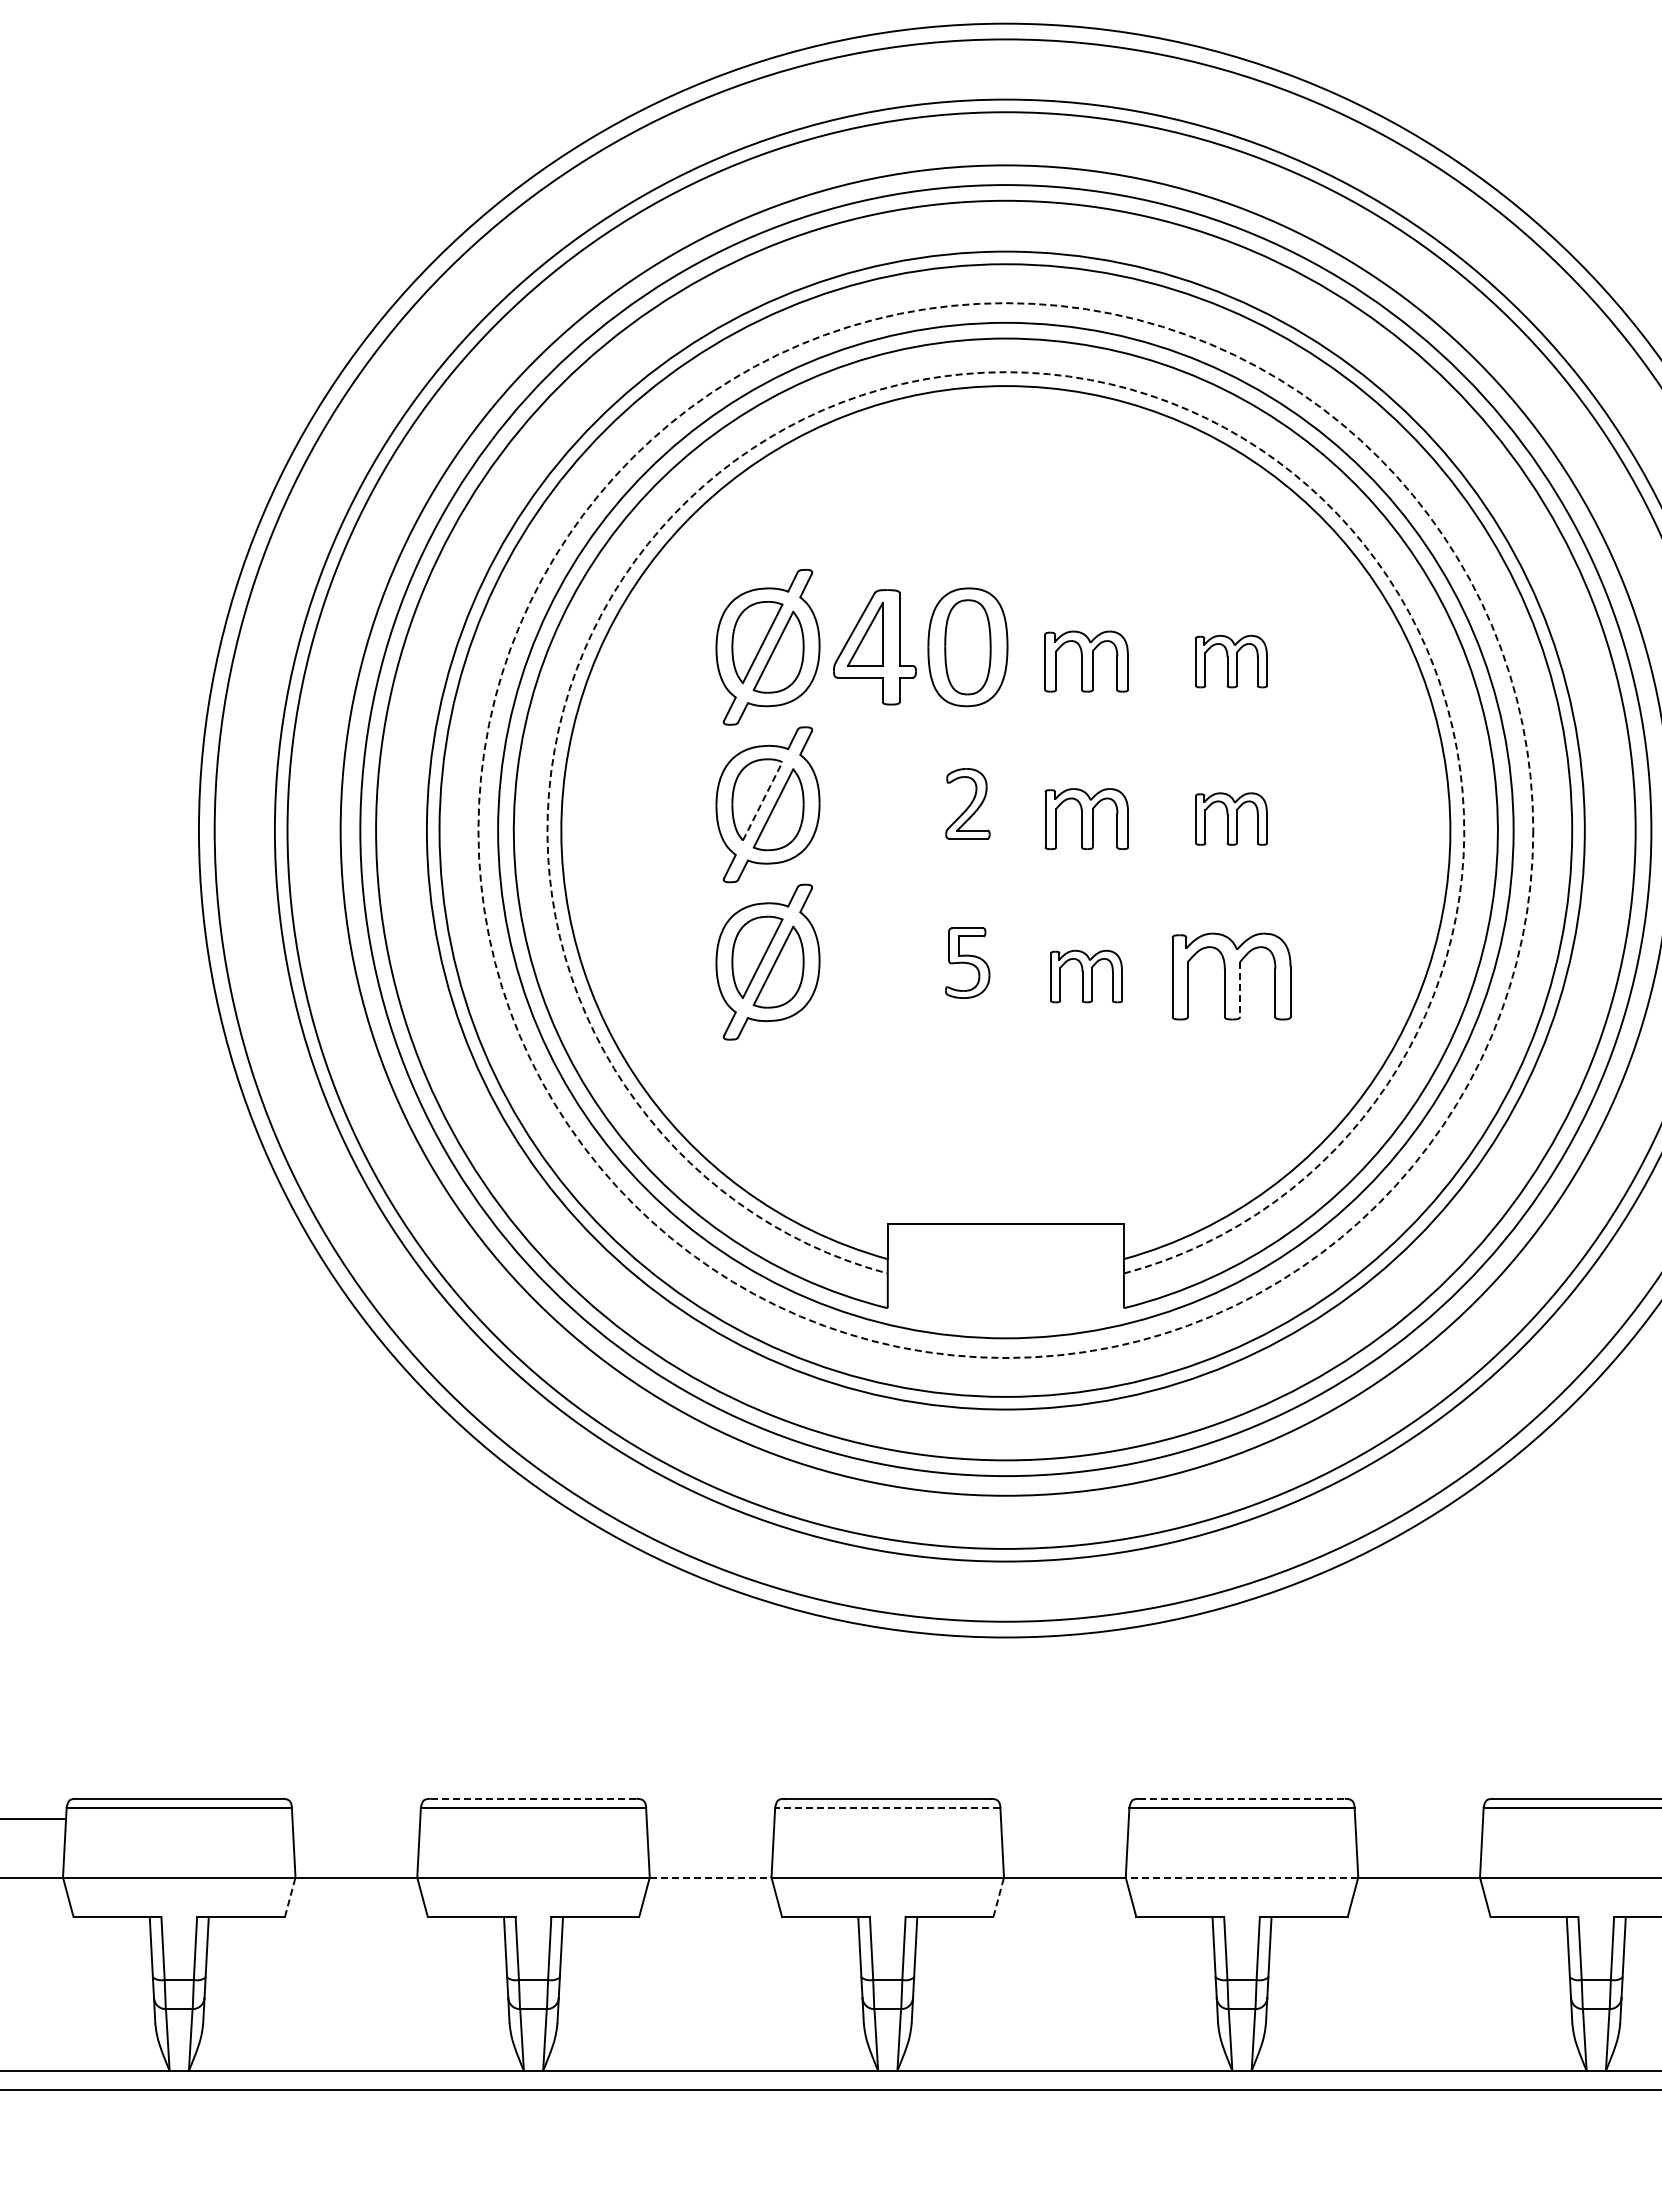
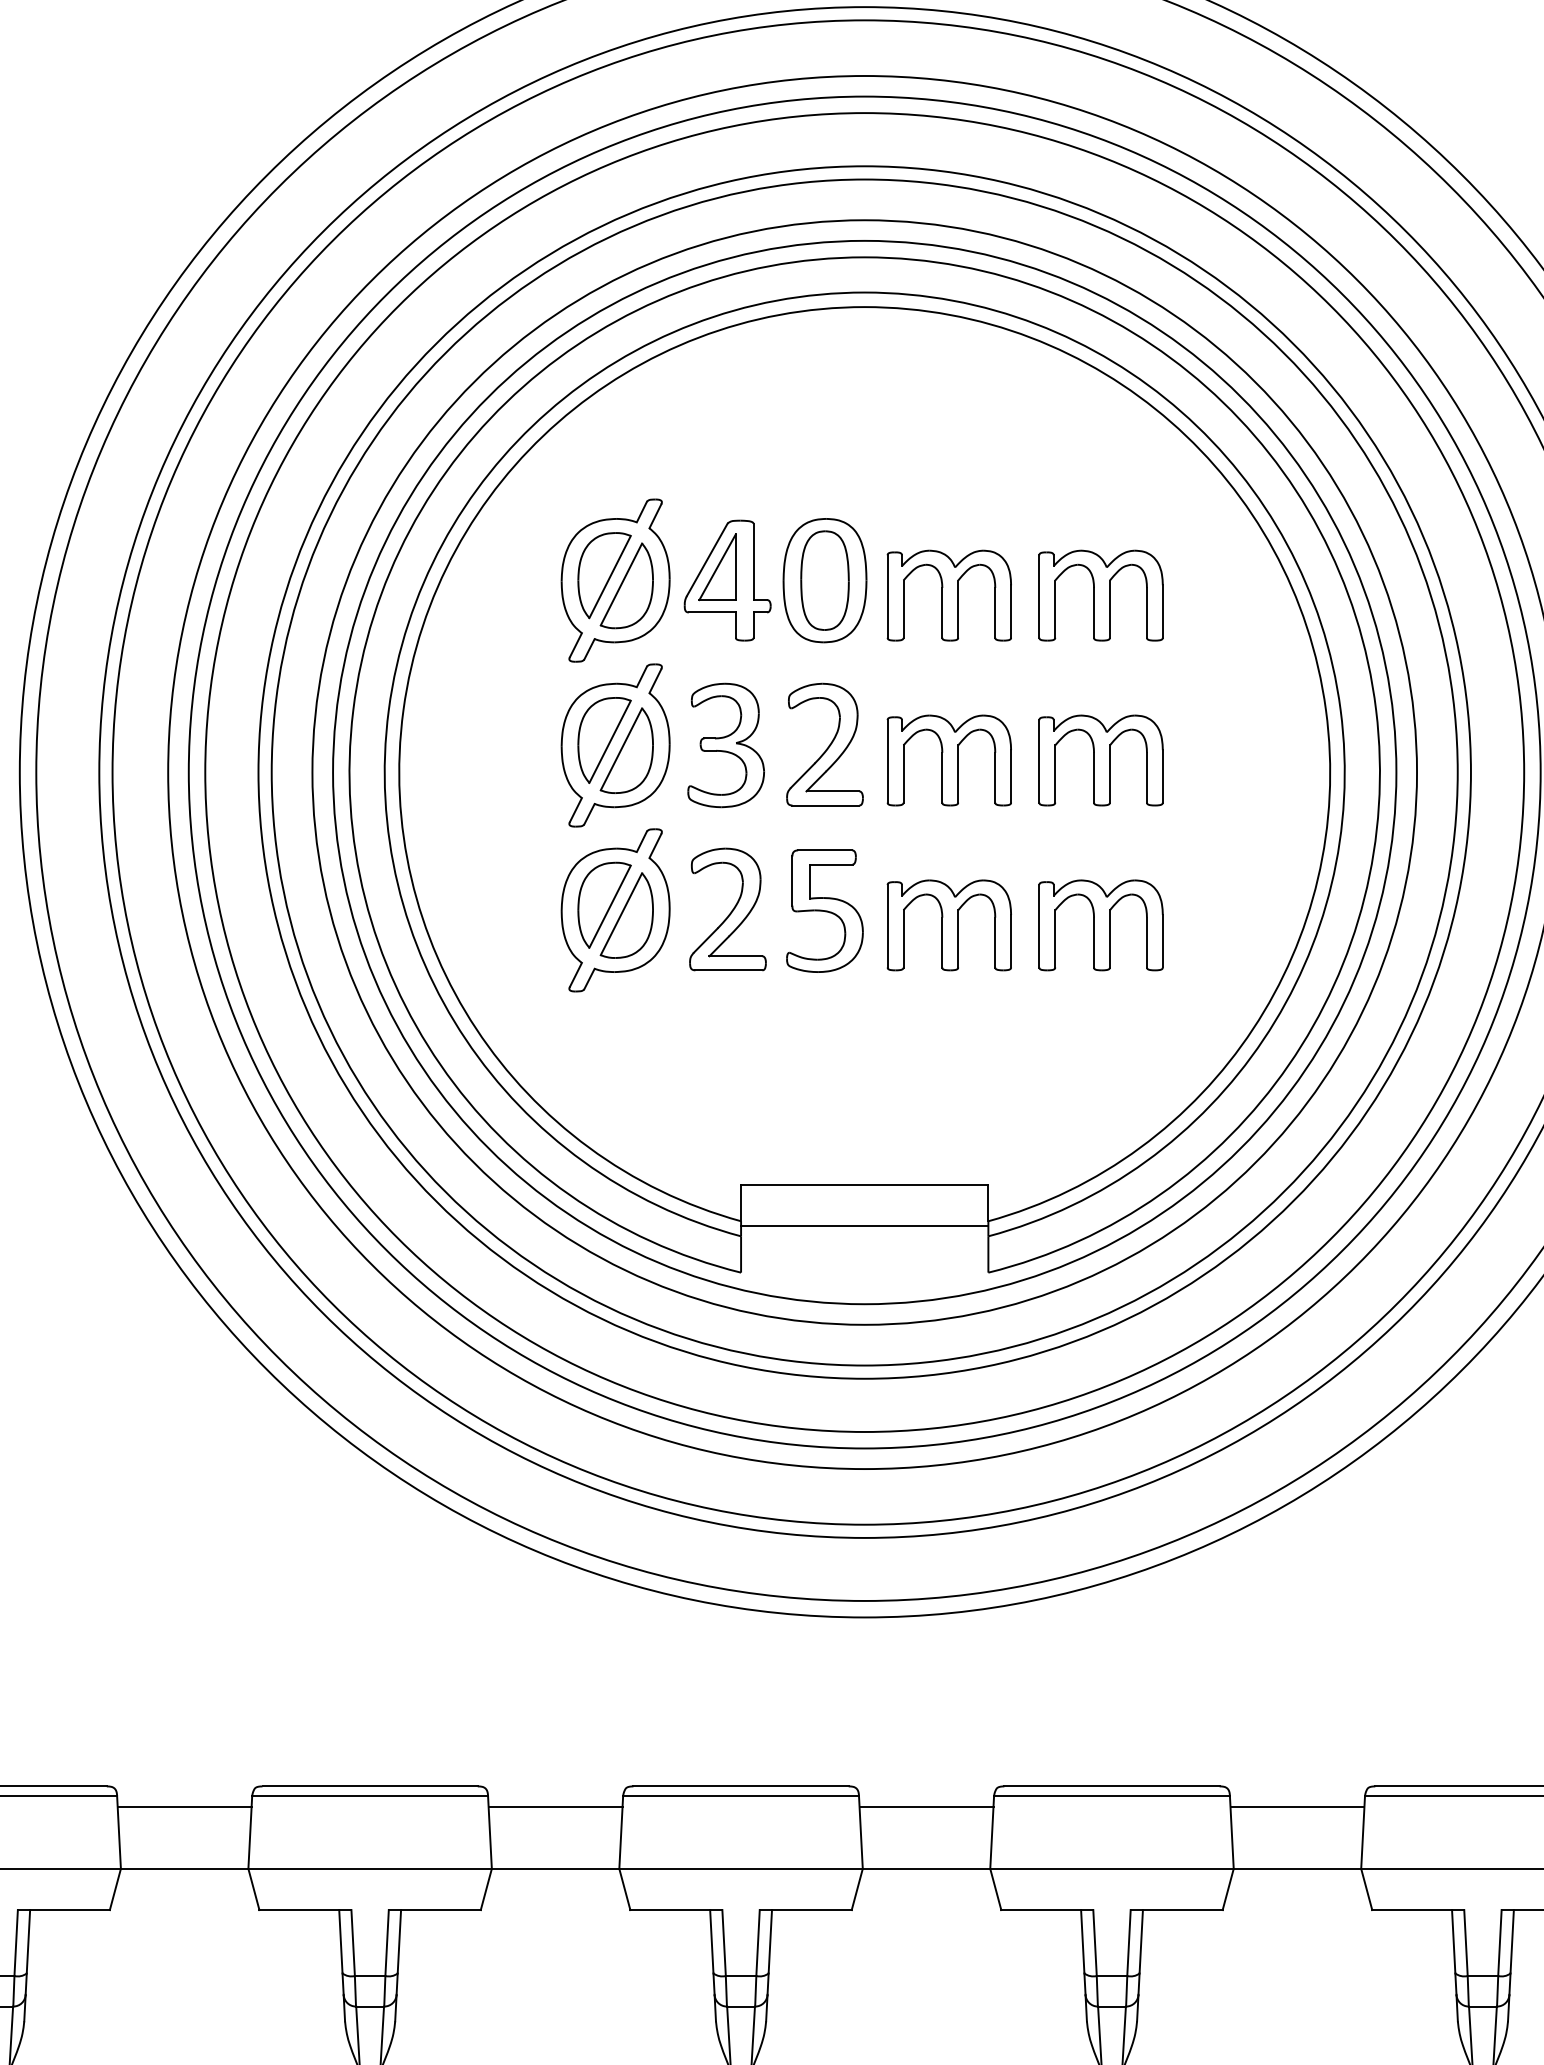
arc: (1005, 372) -> (864, 292), dashed -> solid
part: (1086, 661) -> (949, 595), size x1.43
part: (1231, 661) -> (1100, 595), size x1.67
line: (762, 801) -> (609, 742), dashed -> solid
part: (967, 803) -> (824, 744), size x1.67
part: (873, 804) -> (726, 745), added
part: (1086, 818) -> (949, 759), size x1.43
part: (1231, 818) -> (1100, 759), size x1.67
circle: (1005, 830) -> (864, 772), dashed -> solid
part: (875, 961) -> (728, 909), added
part: (967, 963) -> (824, 911), size x1.67
part: (1086, 976) -> (949, 925), size x1.67
line: (1240, 989) -> (1110, 938), dashed -> solid
line: (1005, 1263) -> (864, 1225), added
line: (533, 1798) -> (370, 1786), dashed -> solid
line: (1242, 1798) -> (1112, 1786), dashed -> solid
line: (887, 1808) -> (740, 1796), dashed -> solid
line: (356, 1818) -> (184, 1806), added
line: (710, 1818) -> (555, 1806), added
line: (1064, 1818) -> (926, 1806), added
line: (1419, 1818) -> (1297, 1806), added
line: (710, 1877) -> (555, 1868), dashed -> solid
line: (1241, 1877) -> (1111, 1868), dashed -> solid
line: (290, 1896) -> (115, 1888), dashed -> solid
line: (998, 1896) -> (857, 1888), dashed -> solid

